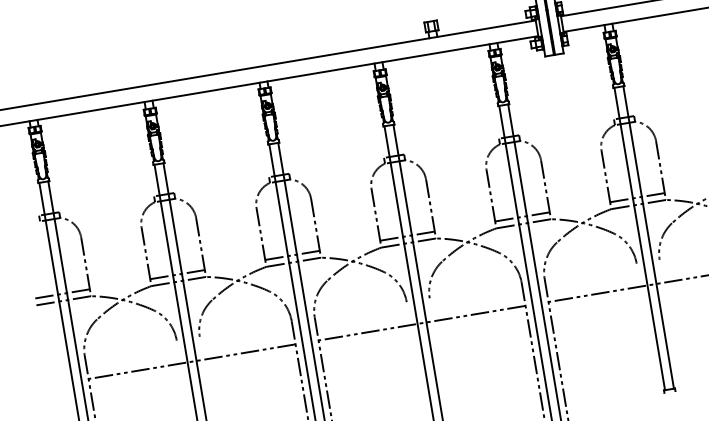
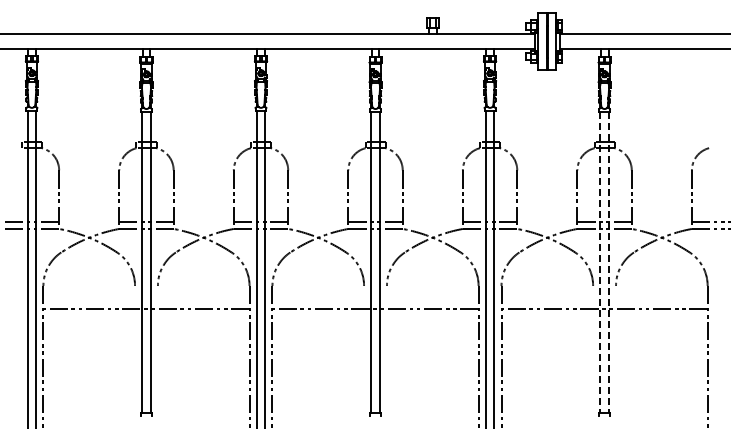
line: (648, 237) -> (608, 262), solid -> dashed
line: (640, 238) -> (600, 262), solid -> dashed

